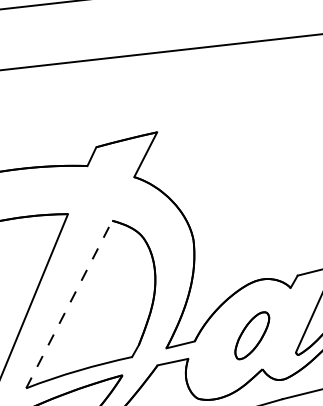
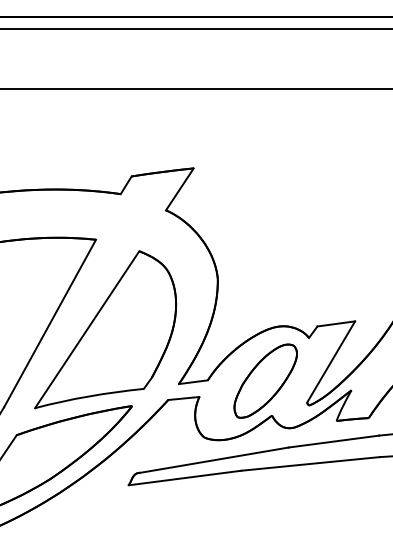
line: (69, 304) -> (87, 329), dashed -> solid
part: (252, 335) -> (265, 380), size x1.67

